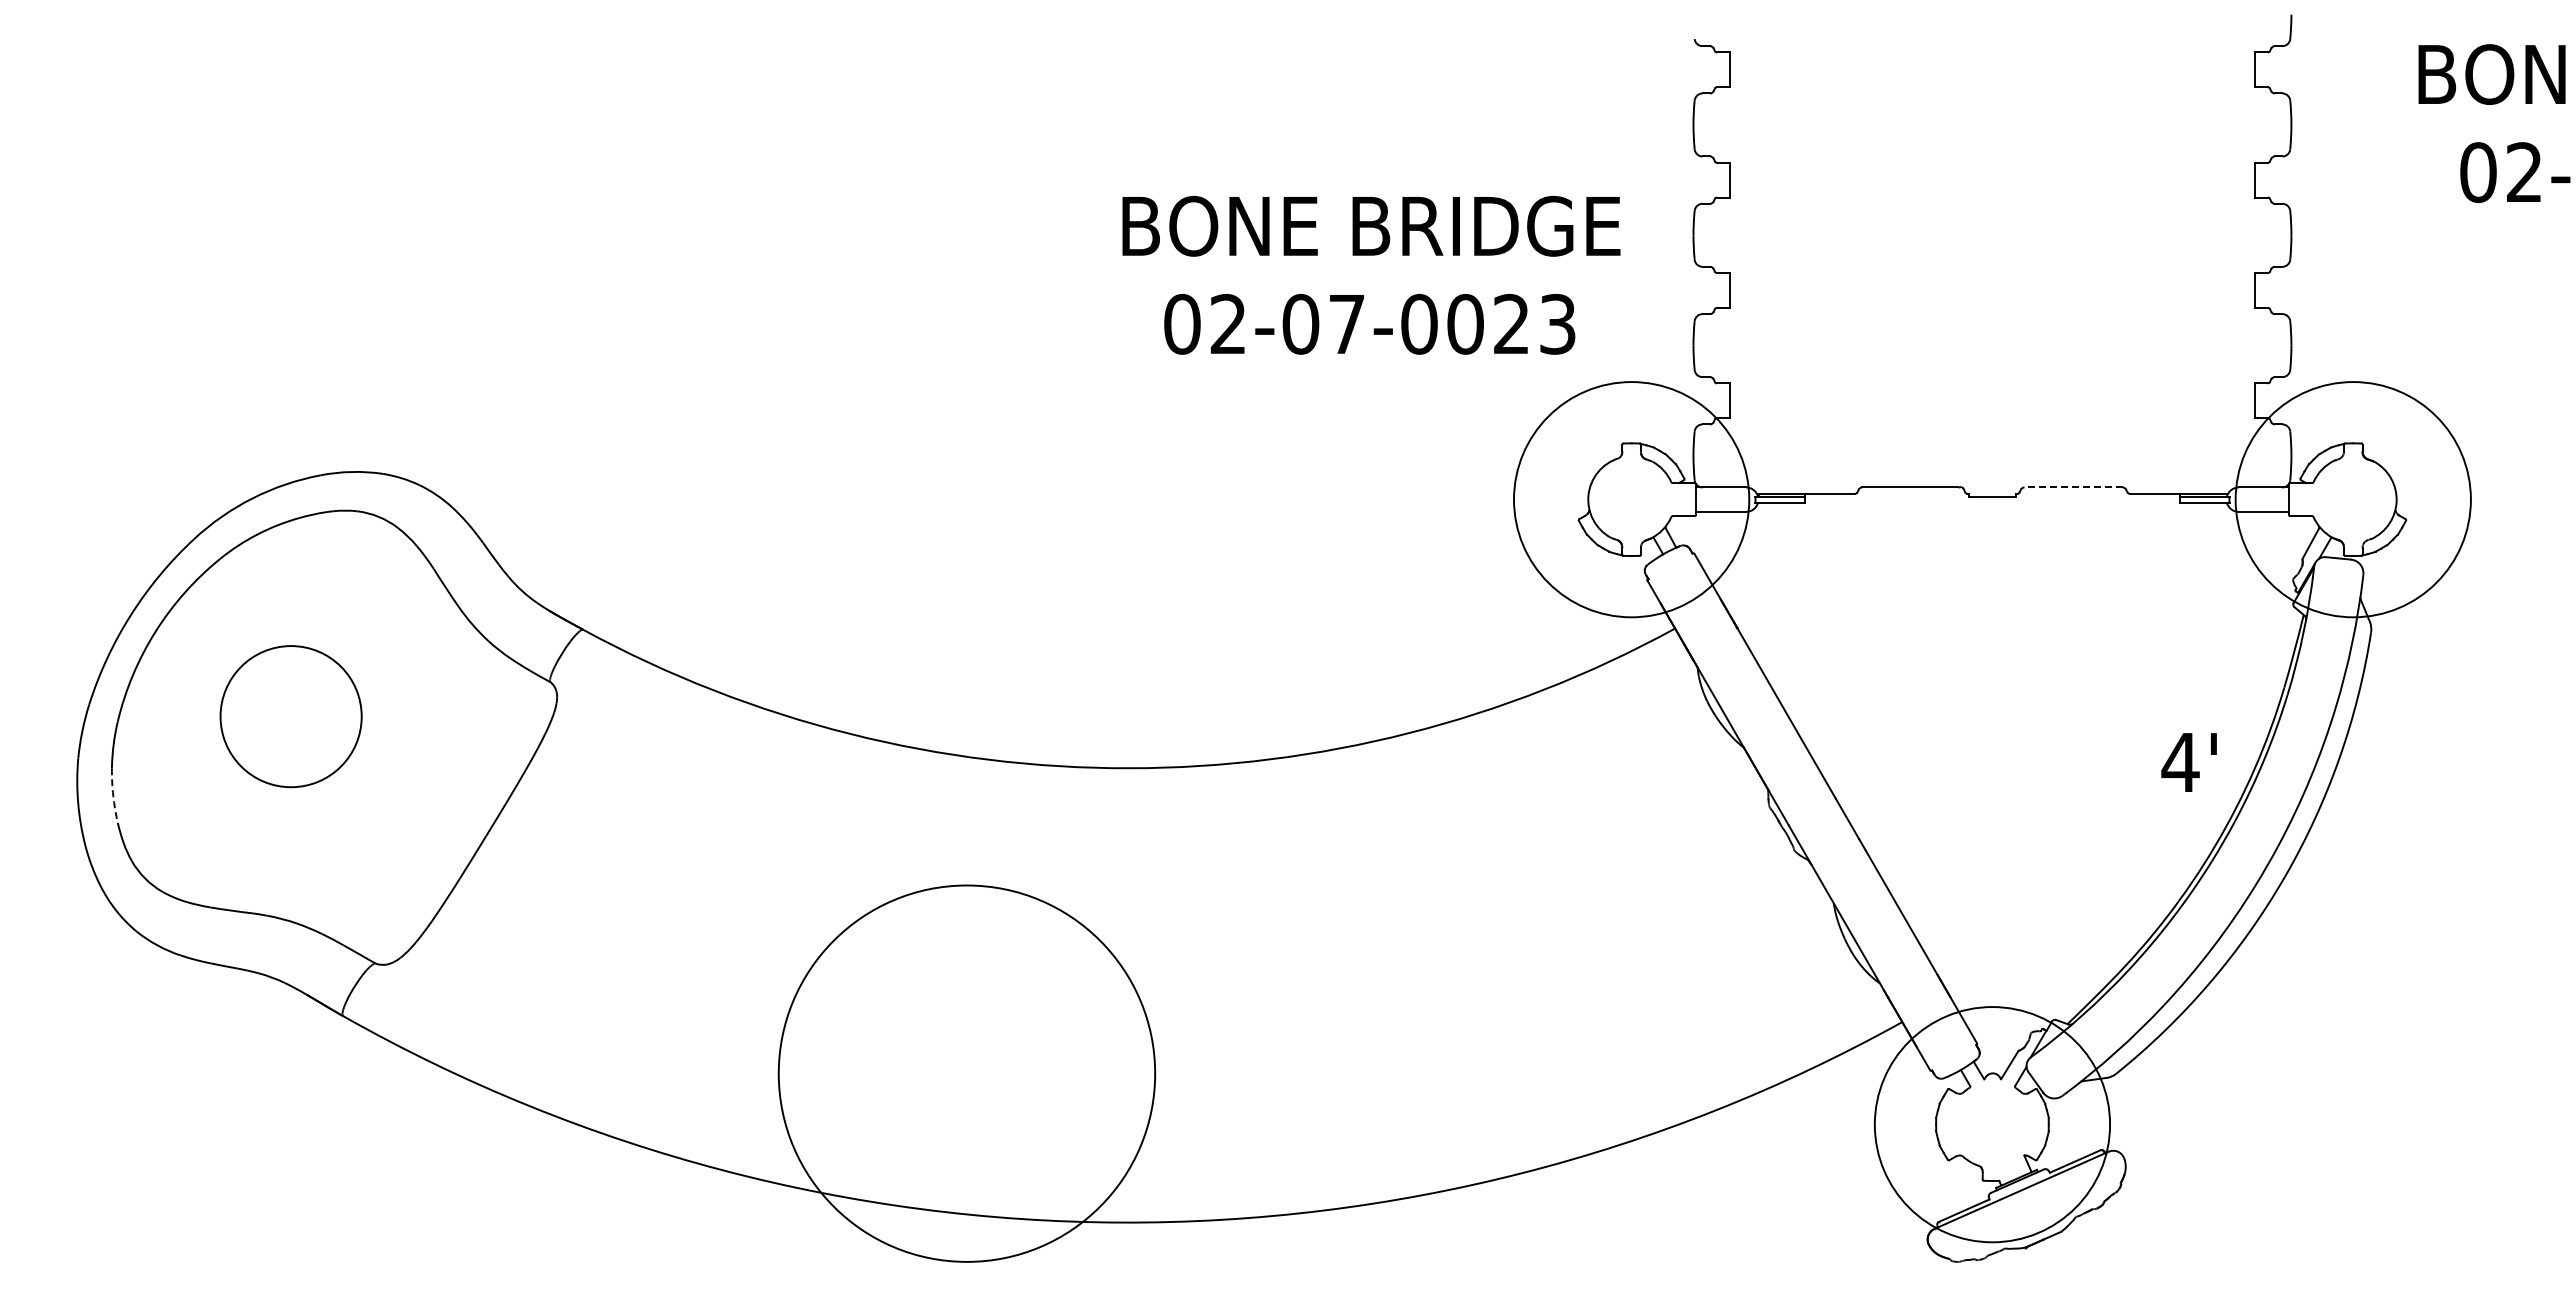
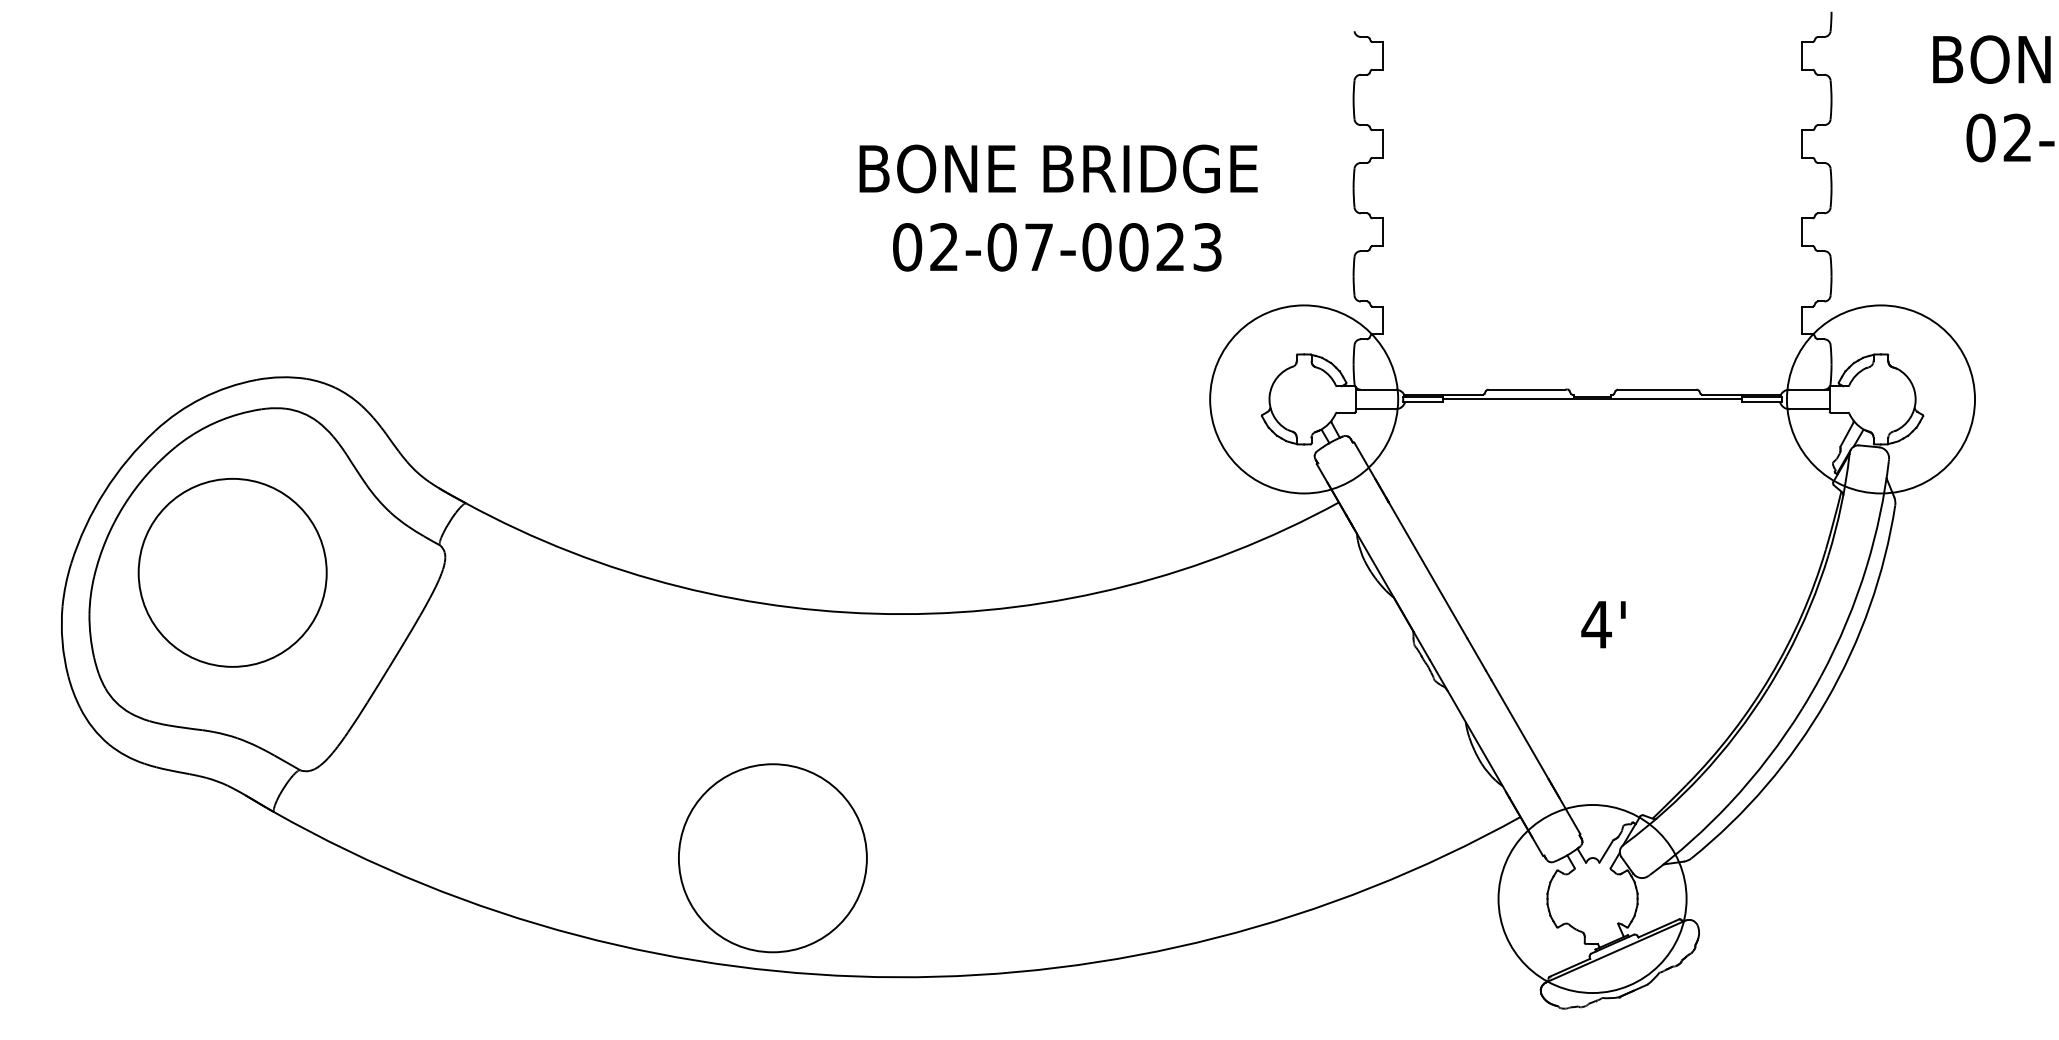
text: (1371, 274) -> (1058, 207), moved
line: (2073, 487) -> (1657, 389), dashed -> solid
line: (1991, 499) -> (1591, 399), added
circle: (290, 716) -> (232, 572), size x1.67
text: (2188, 762) -> (1602, 624), moved
arc: (113, 795) -> (90, 635), dashed -> solid
circle: (966, 1073) -> (772, 858), size x0.62

